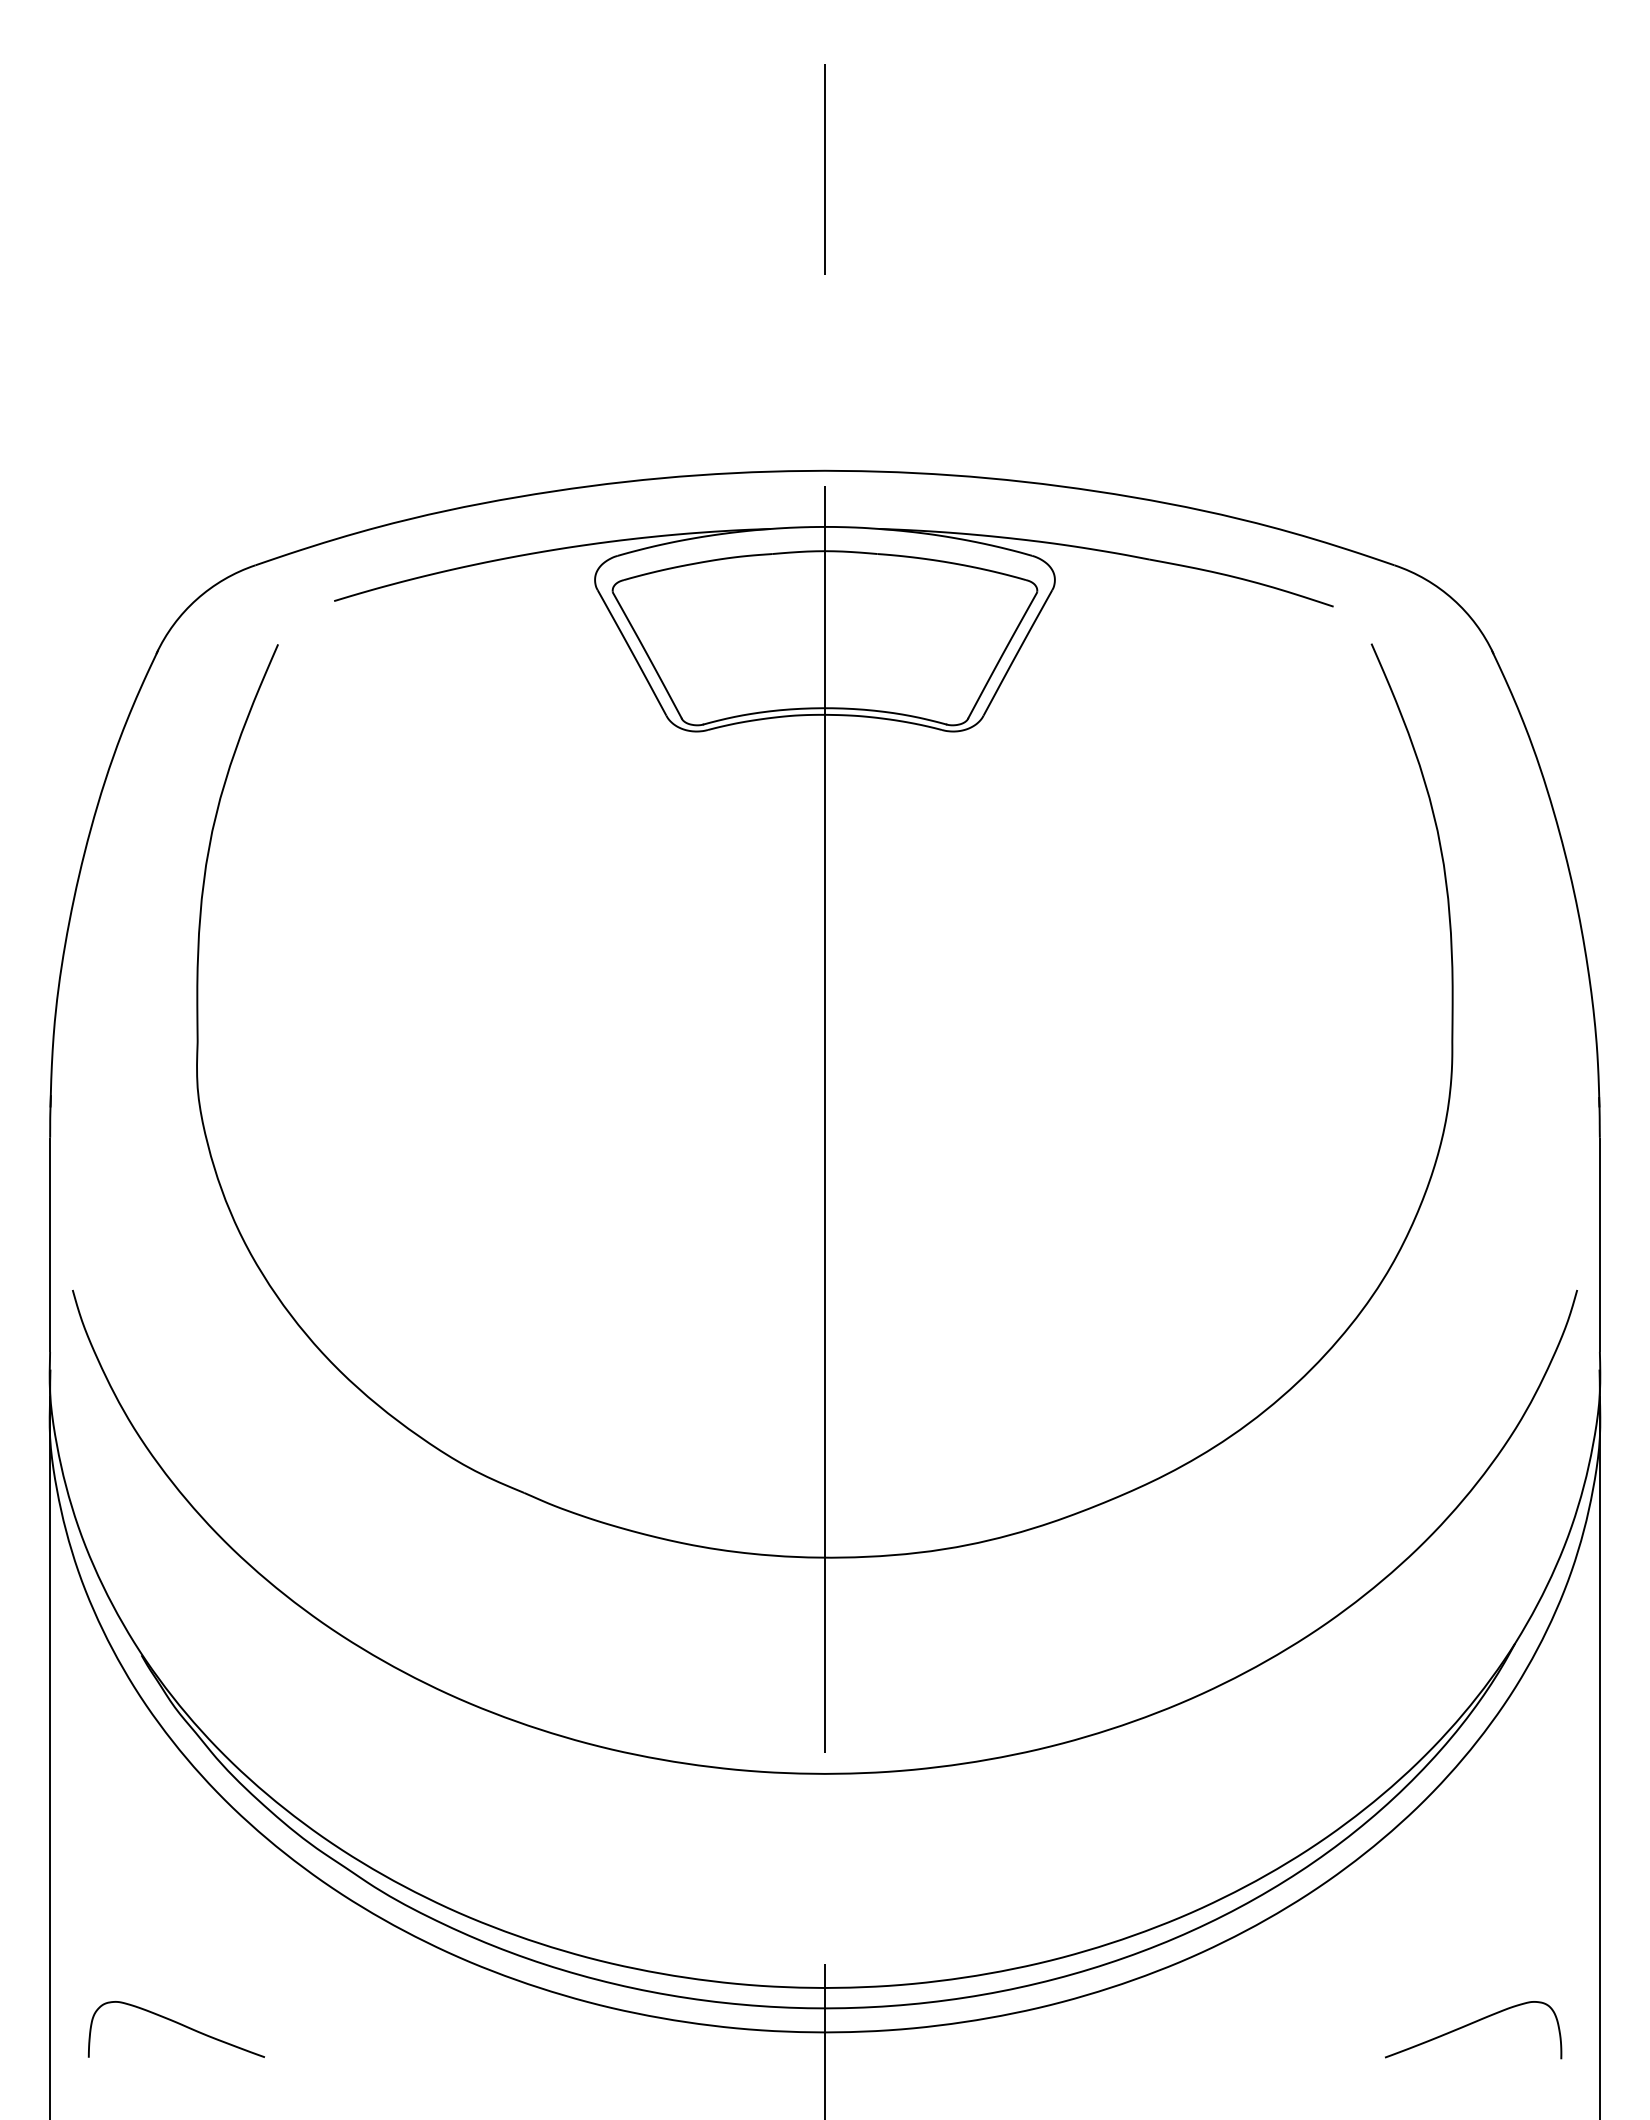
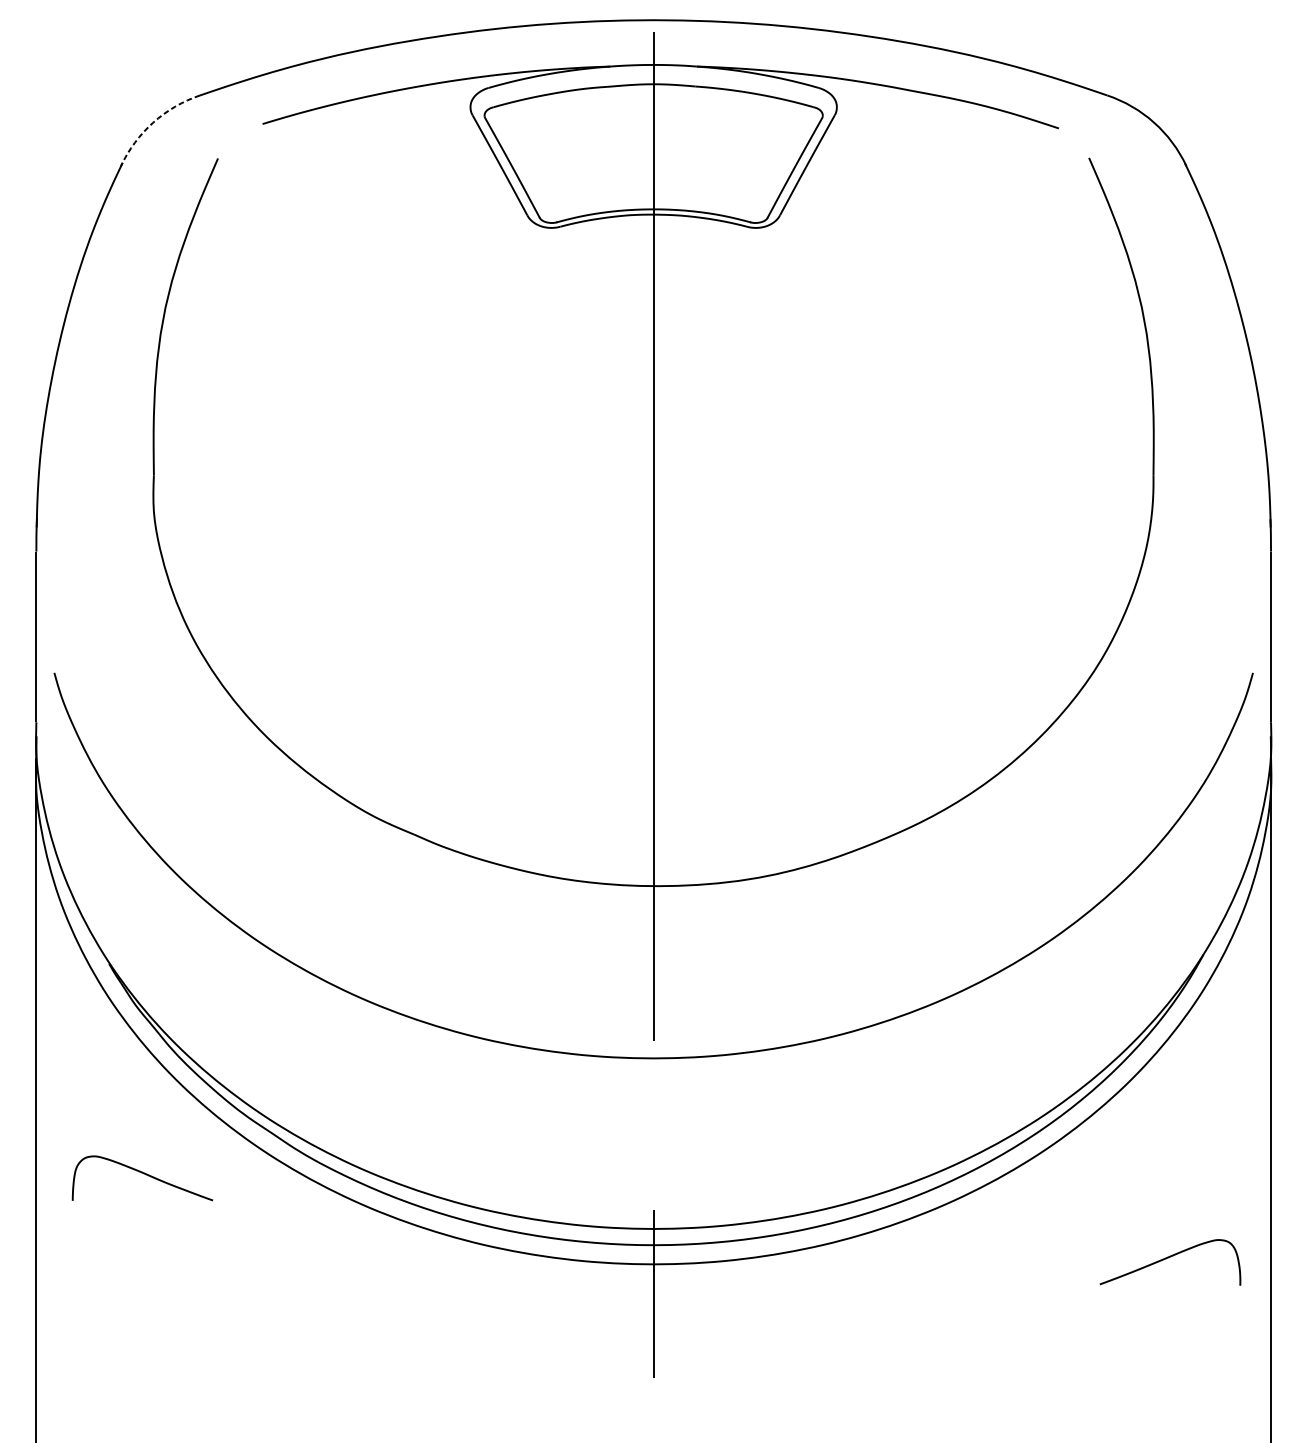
arc: (196, 599) -> (152, 122), solid -> dashed
curve: (178, 2024) -> (144, 1174), moved

